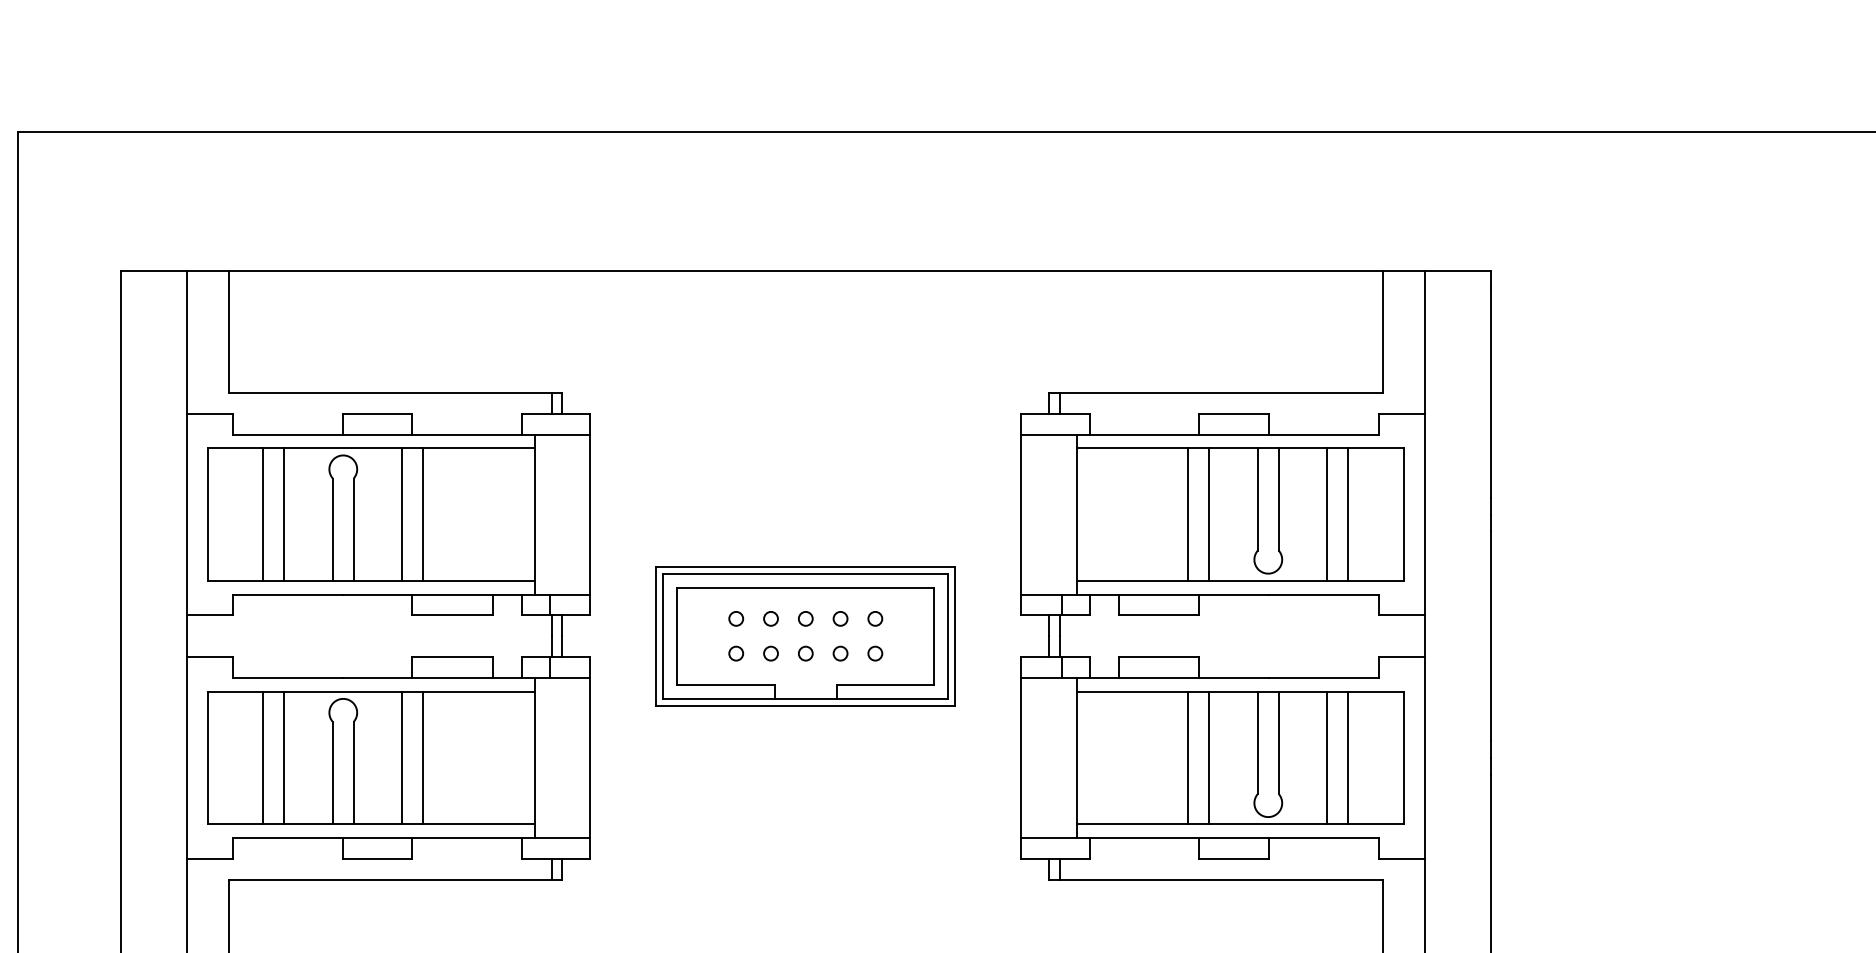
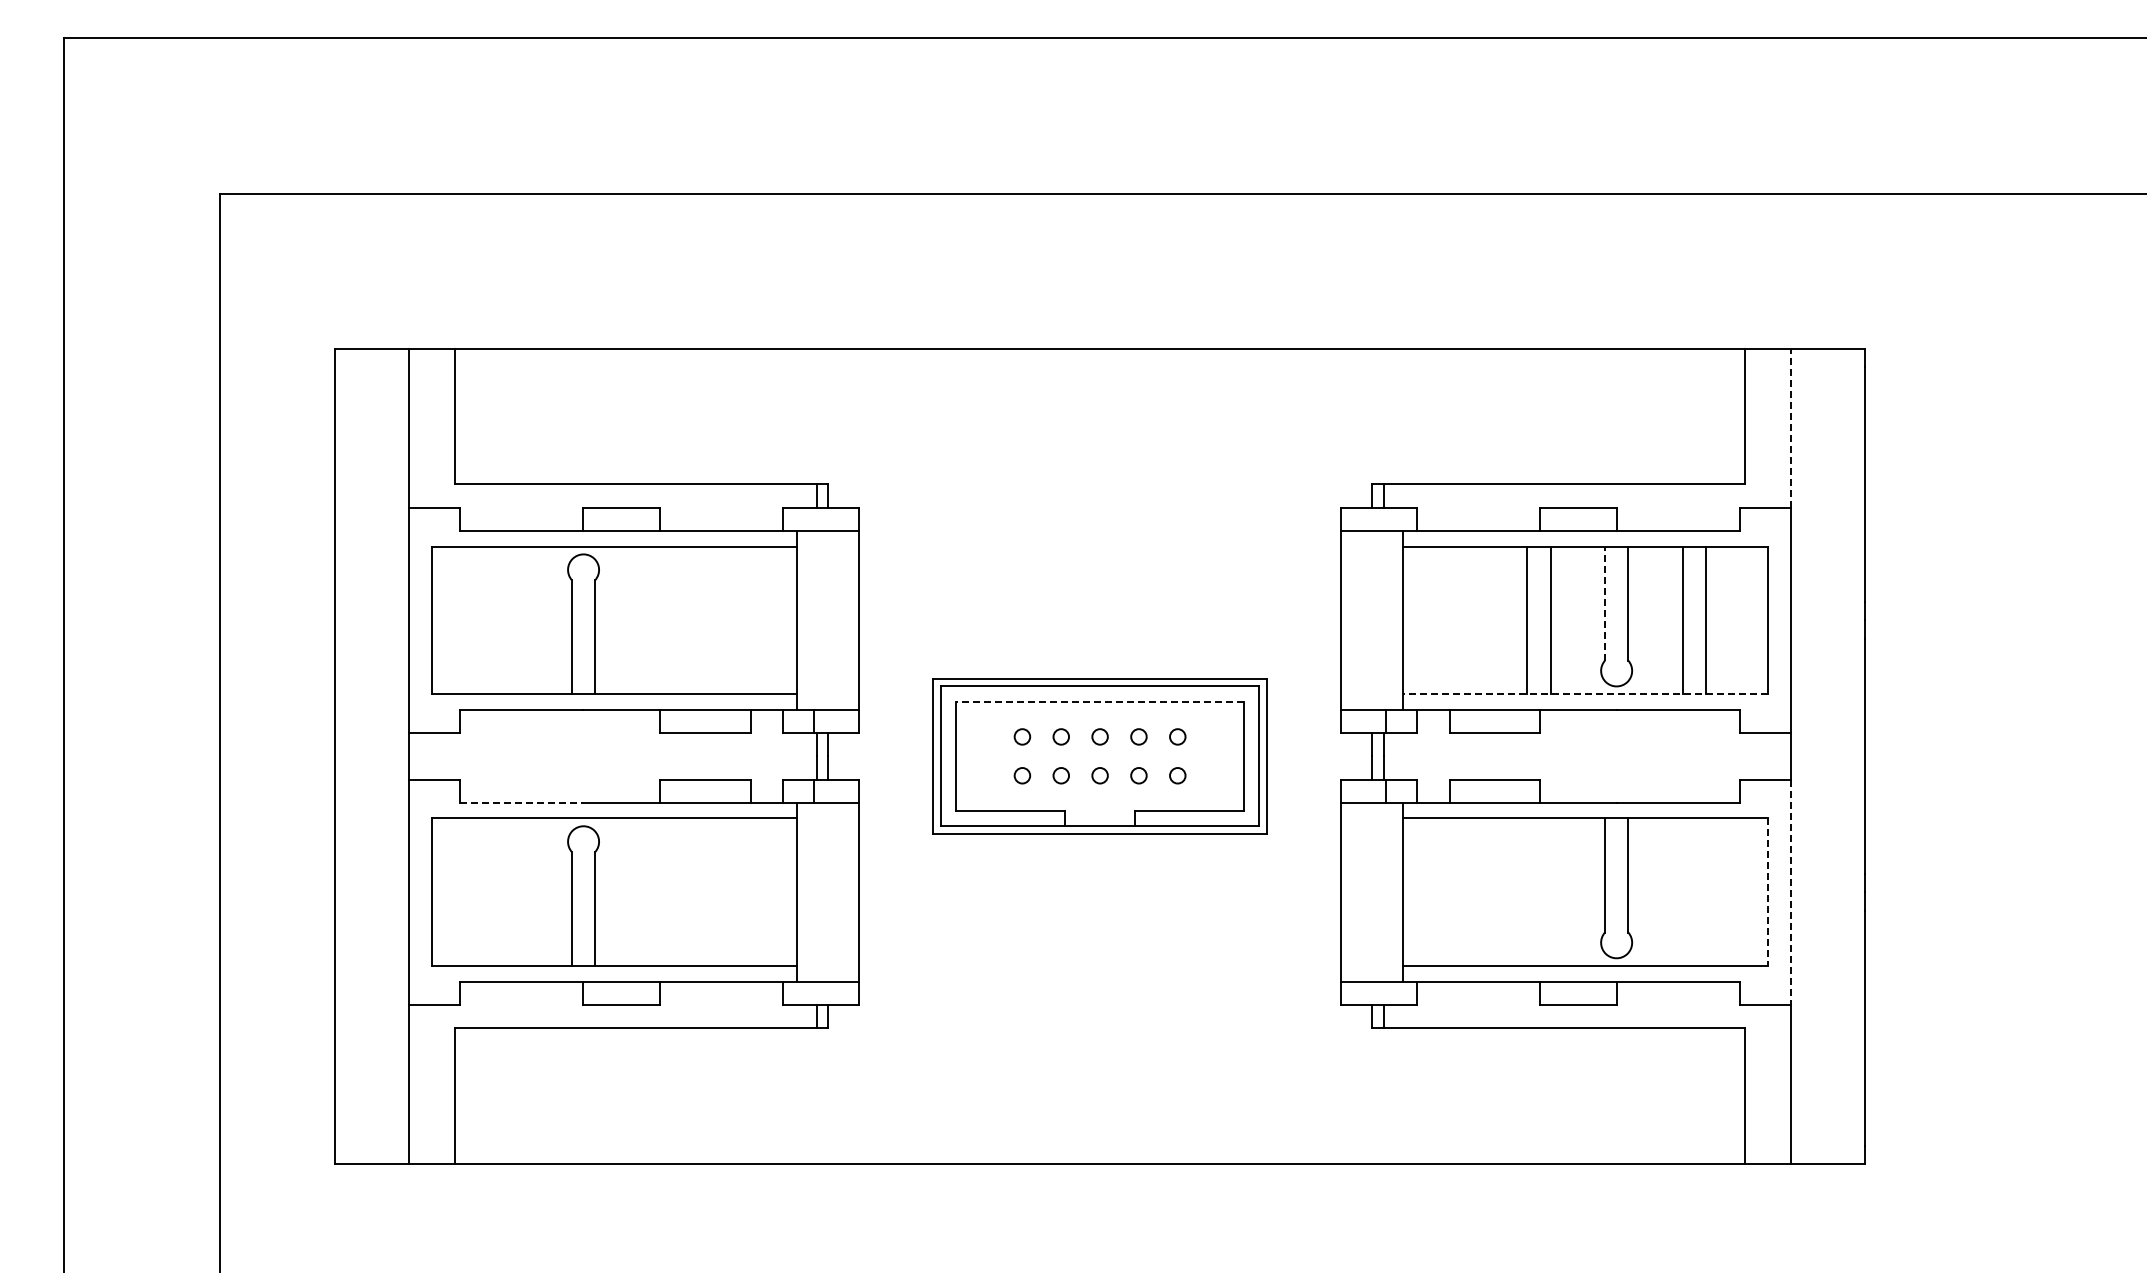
line: (1424, 342) -> (1791, 428), solid -> dashed
line: (1258, 499) -> (1605, 603), solid -> dashed
line: (263, 514) -> (494, 620), removed
line: (284, 514) -> (517, 620), removed
line: (402, 514) -> (649, 620), removed
line: (422, 514) -> (672, 620), removed
line: (1240, 580) -> (1585, 694), solid -> dashed
line: (806, 587) -> (1100, 701), solid -> dashed
line: (287, 677) -> (521, 802), solid -> dashed
line: (263, 758) -> (494, 892), removed
line: (284, 758) -> (517, 892), removed
line: (402, 758) -> (649, 892), removed
line: (422, 758) -> (672, 892), removed
line: (1188, 758) -> (1527, 892), removed
line: (1209, 758) -> (1550, 892), removed
line: (1327, 758) -> (1682, 892), removed
line: (1347, 758) -> (1705, 892), removed
line: (1404, 758) -> (1768, 892), solid -> dashed
line: (1424, 758) -> (1791, 892), solid -> dashed

